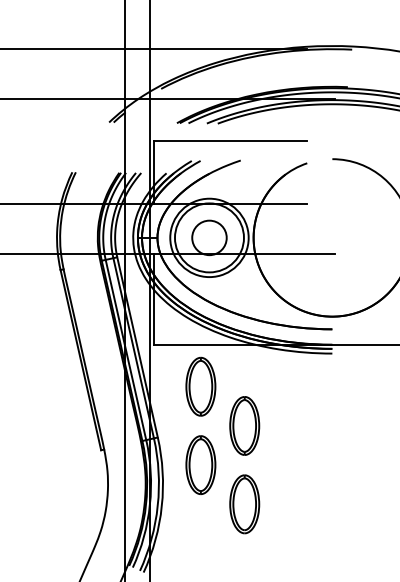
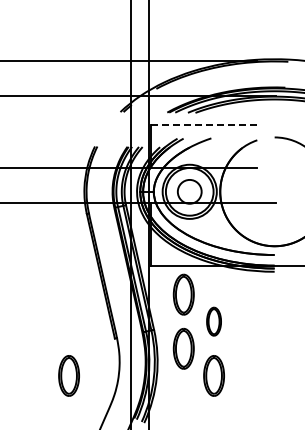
line: (230, 141) -> (204, 125), solid -> dashed
part: (243, 425) -> (213, 321), size x0.7
part: (34, 503) -> (68, 375), added

